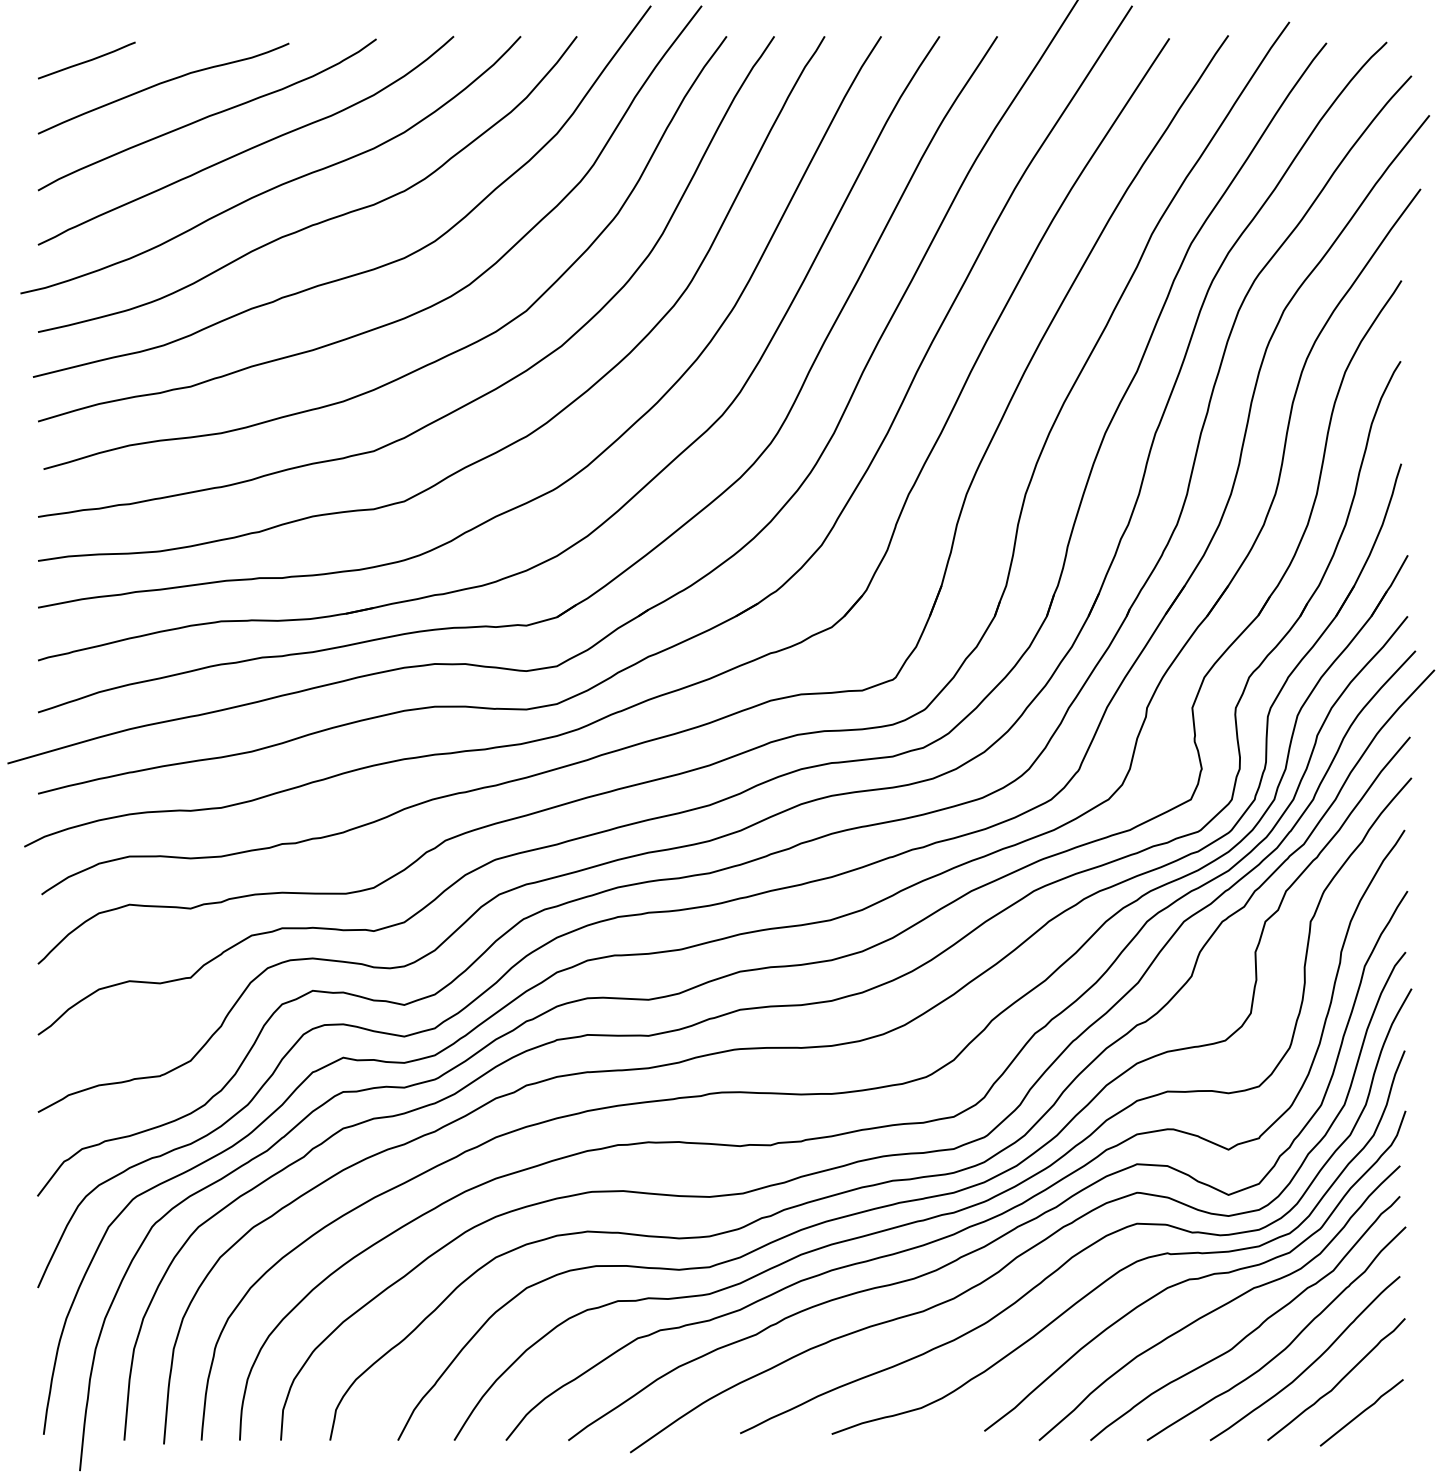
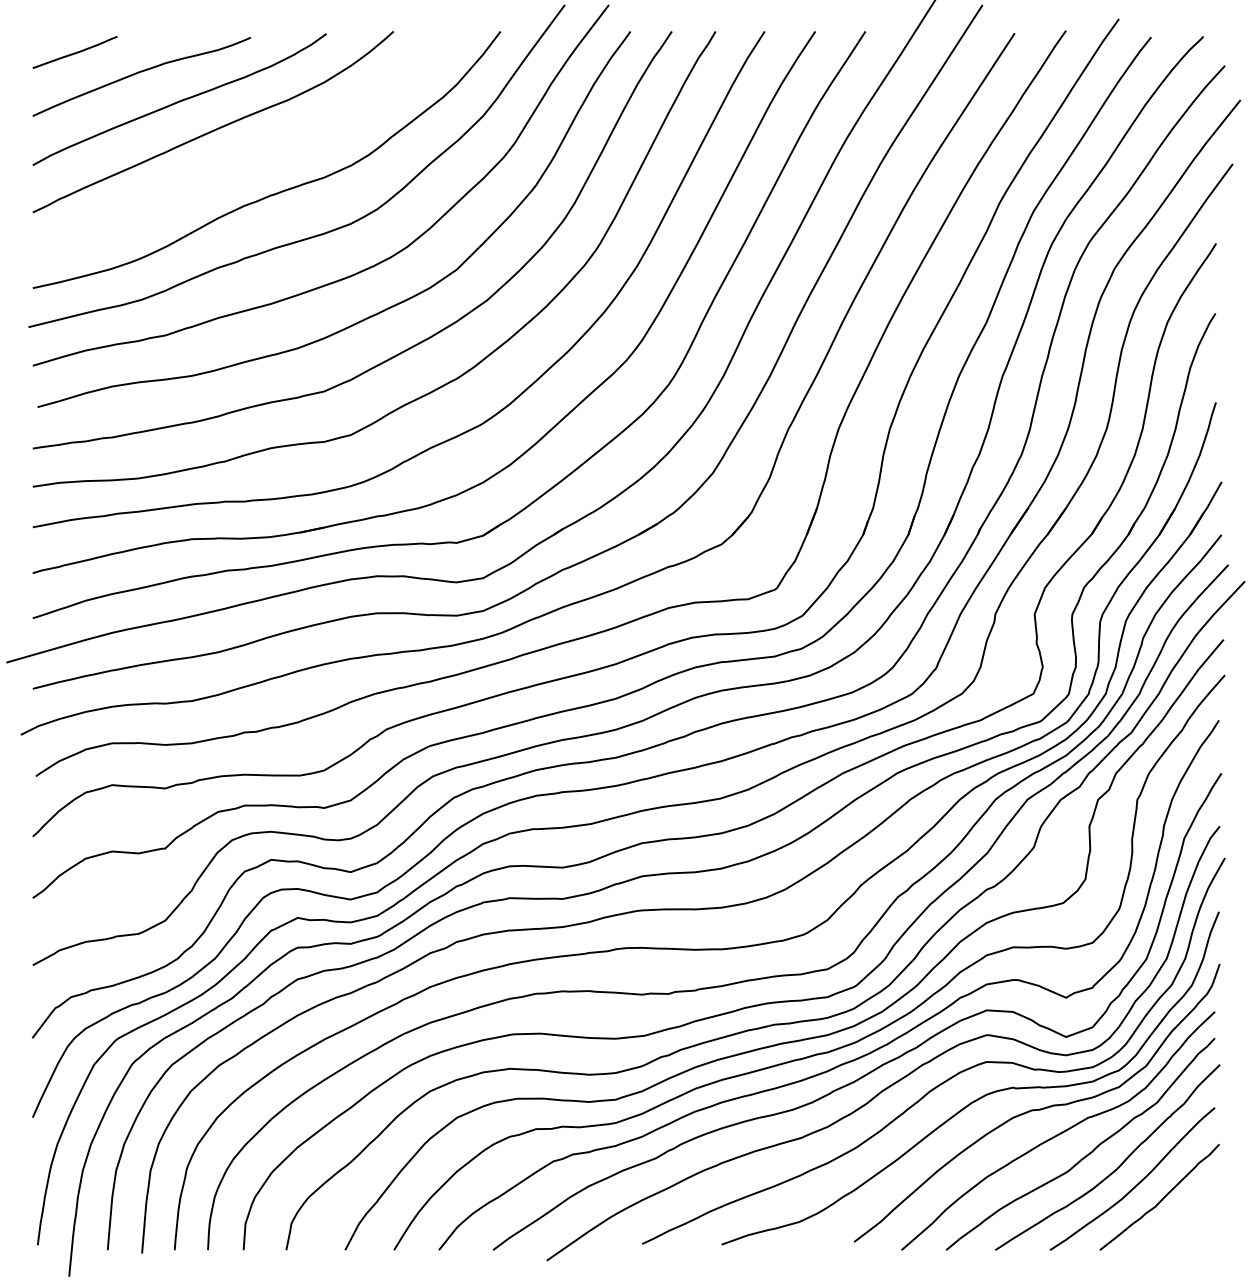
curve: (280, 183) -> (243, 159), removed
line: (1361, 1412) -> (1181, 1225), removed

